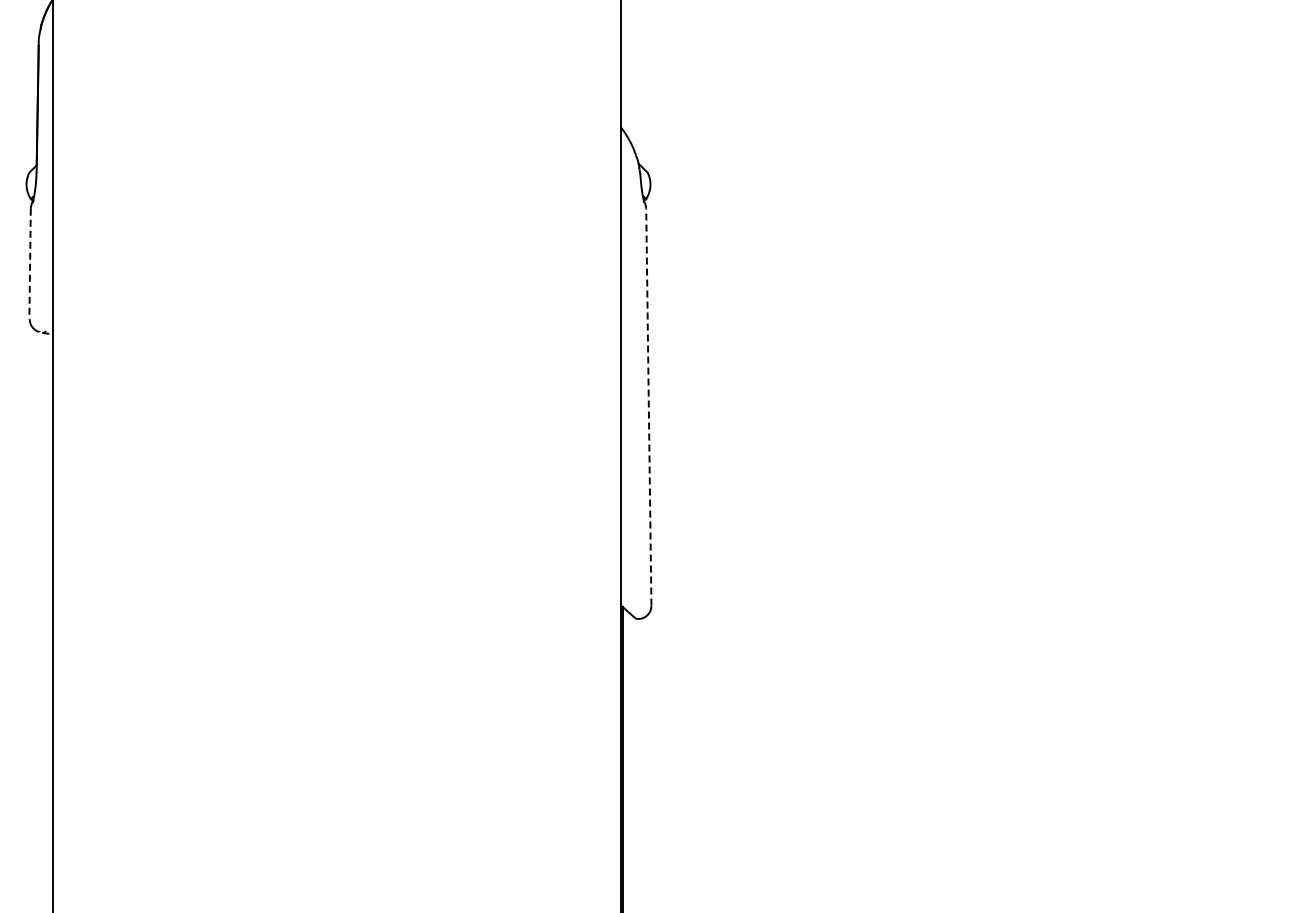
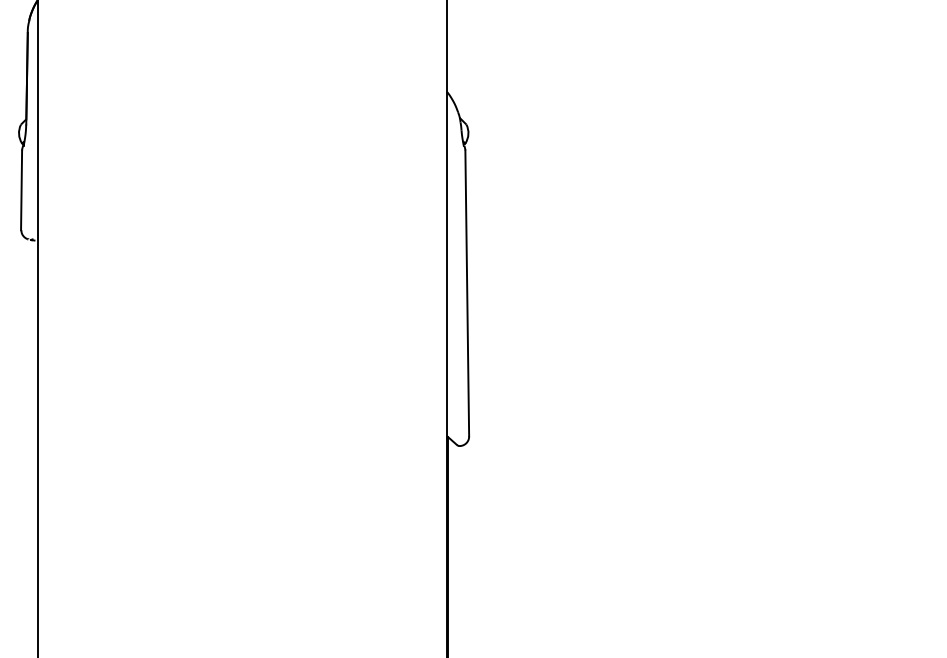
line: (30, 264) -> (21, 190), dashed -> solid
line: (648, 406) -> (467, 292), dashed -> solid

